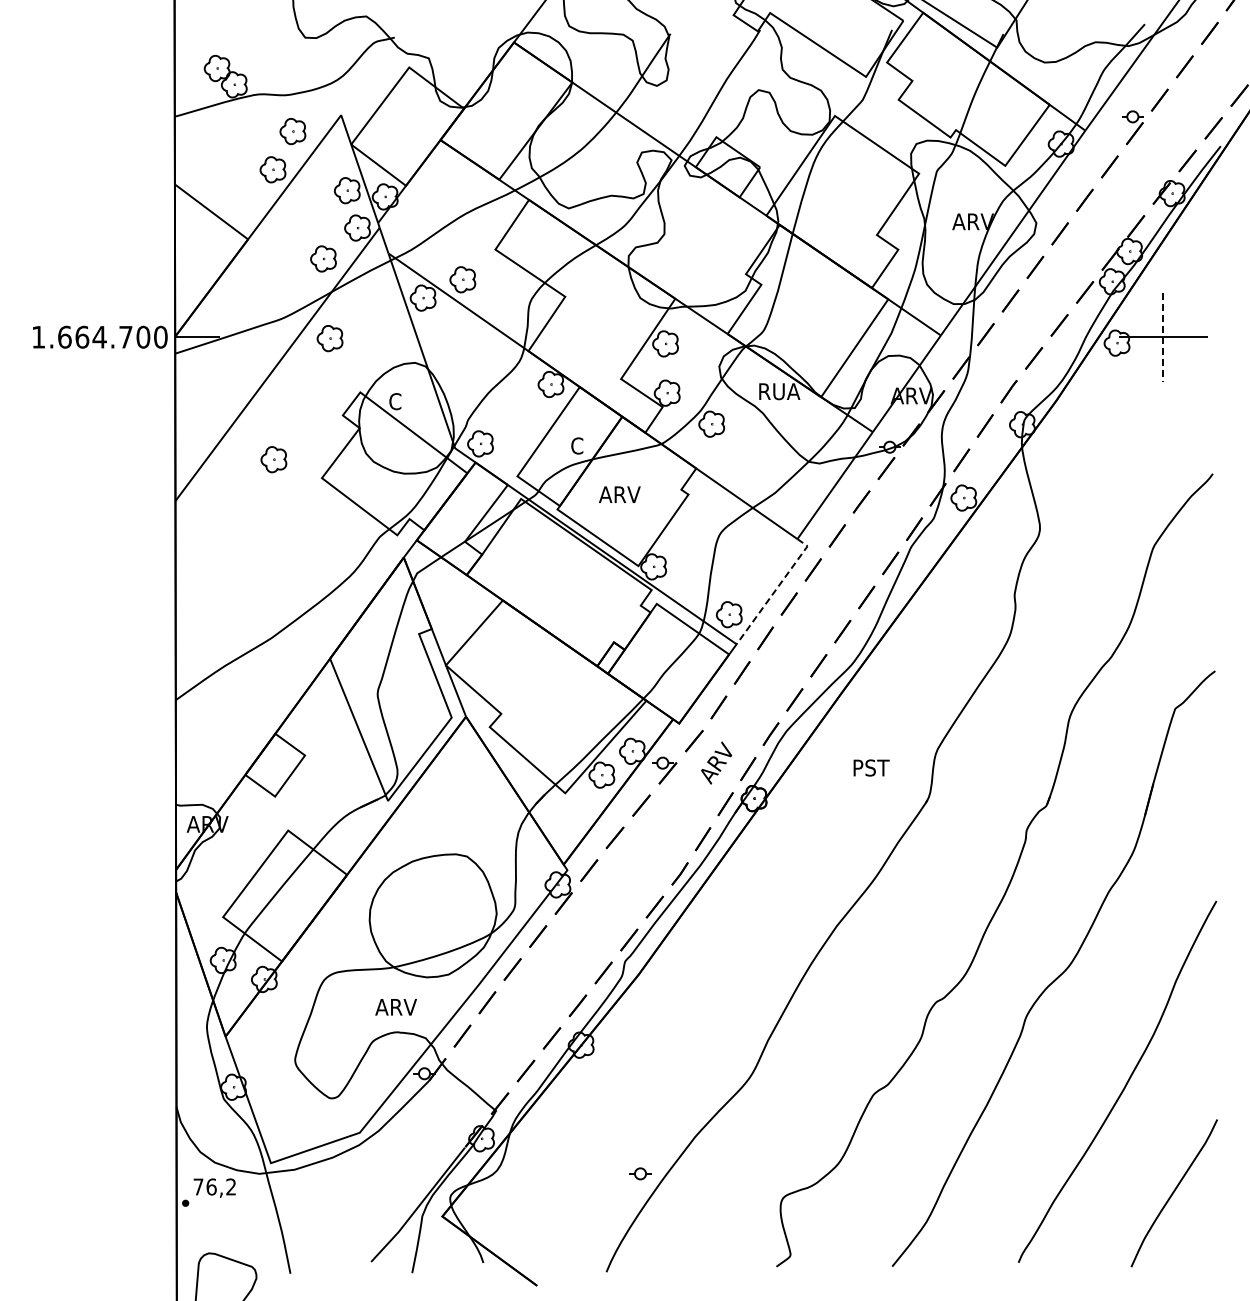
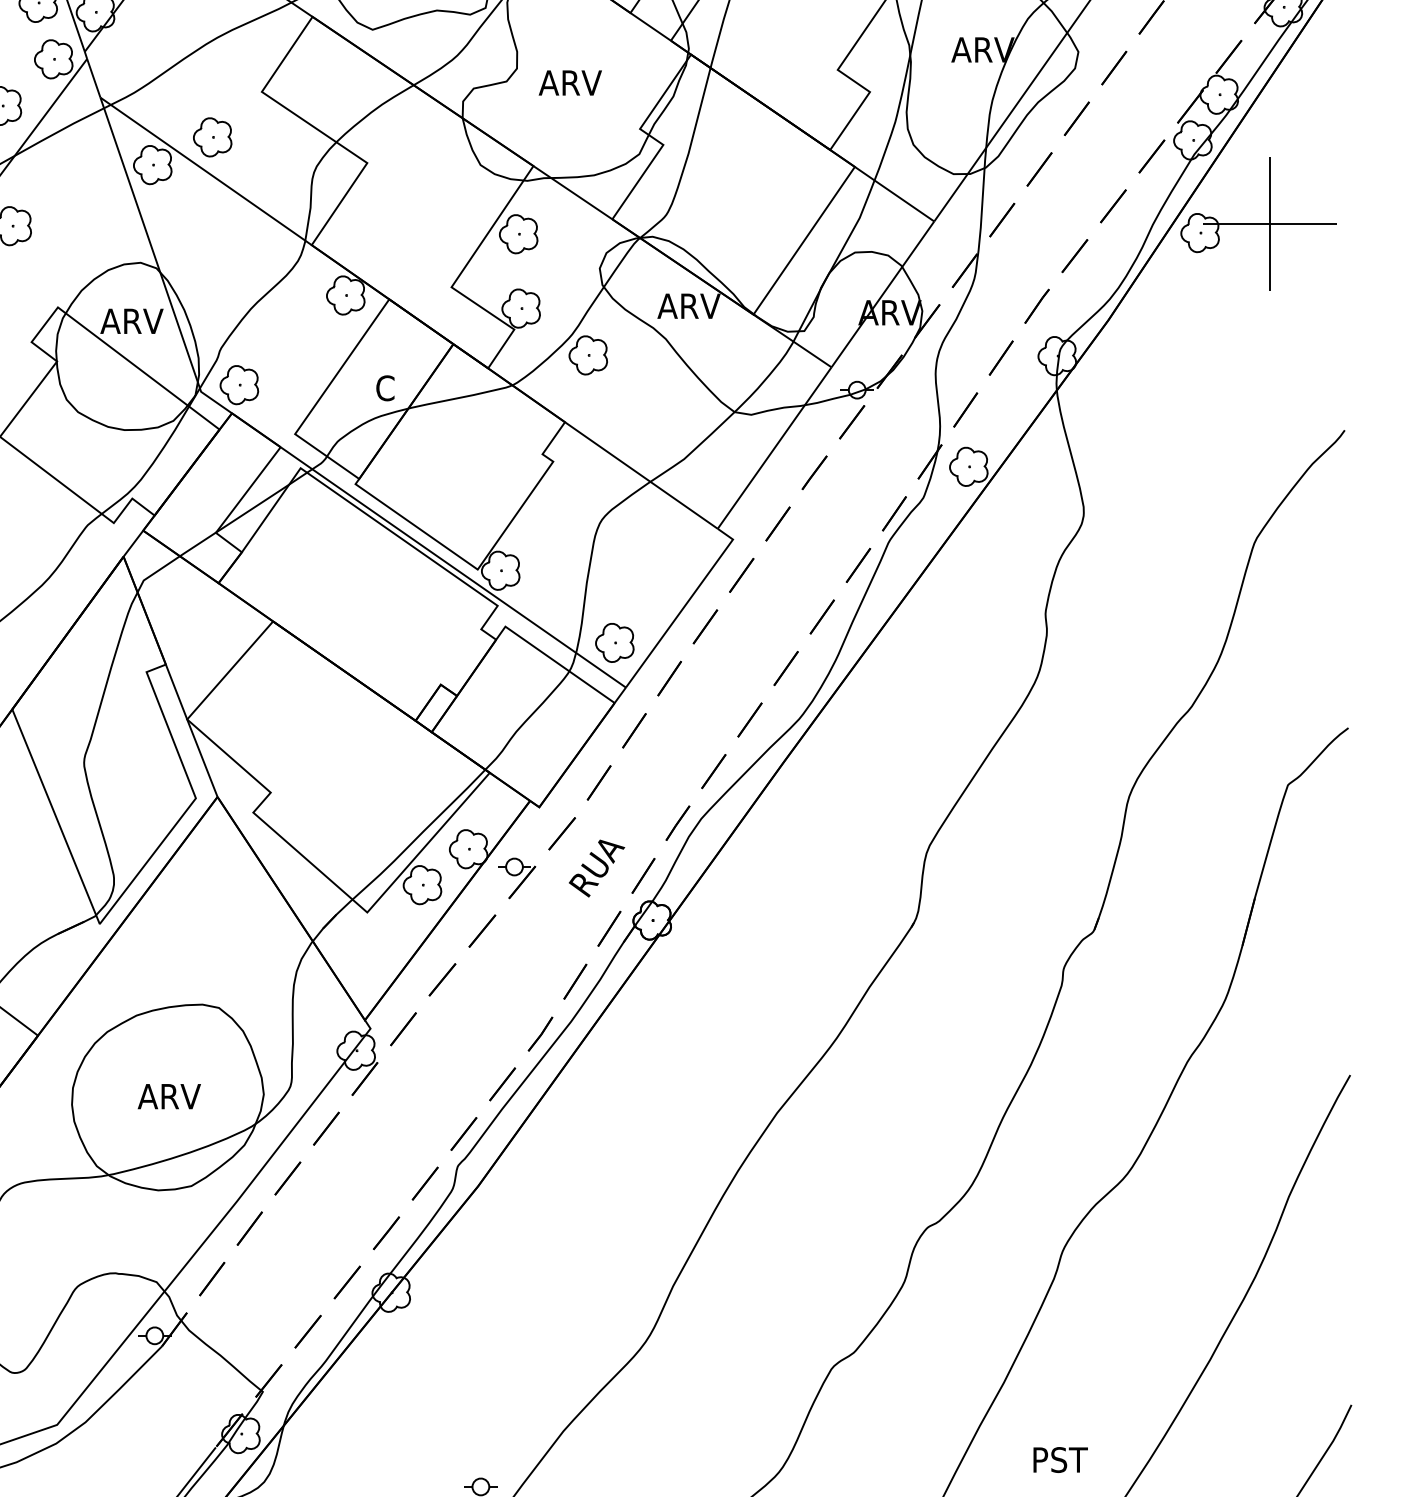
line: (1163, 337) -> (1270, 224), dashed -> solid
text: (778, 391) -> (689, 306), RUA -> ARV
text: (409, 401) -> (132, 321), C -> ARV
text: (619, 494) -> (569, 82), moved
line: (776, 589) -> (686, 604), dashed -> solid
text: (716, 762) -> (595, 866), ARV -> RUA
text: (871, 767) -> (1060, 1459), moved
text: (395, 1007) -> (168, 1096), moved

